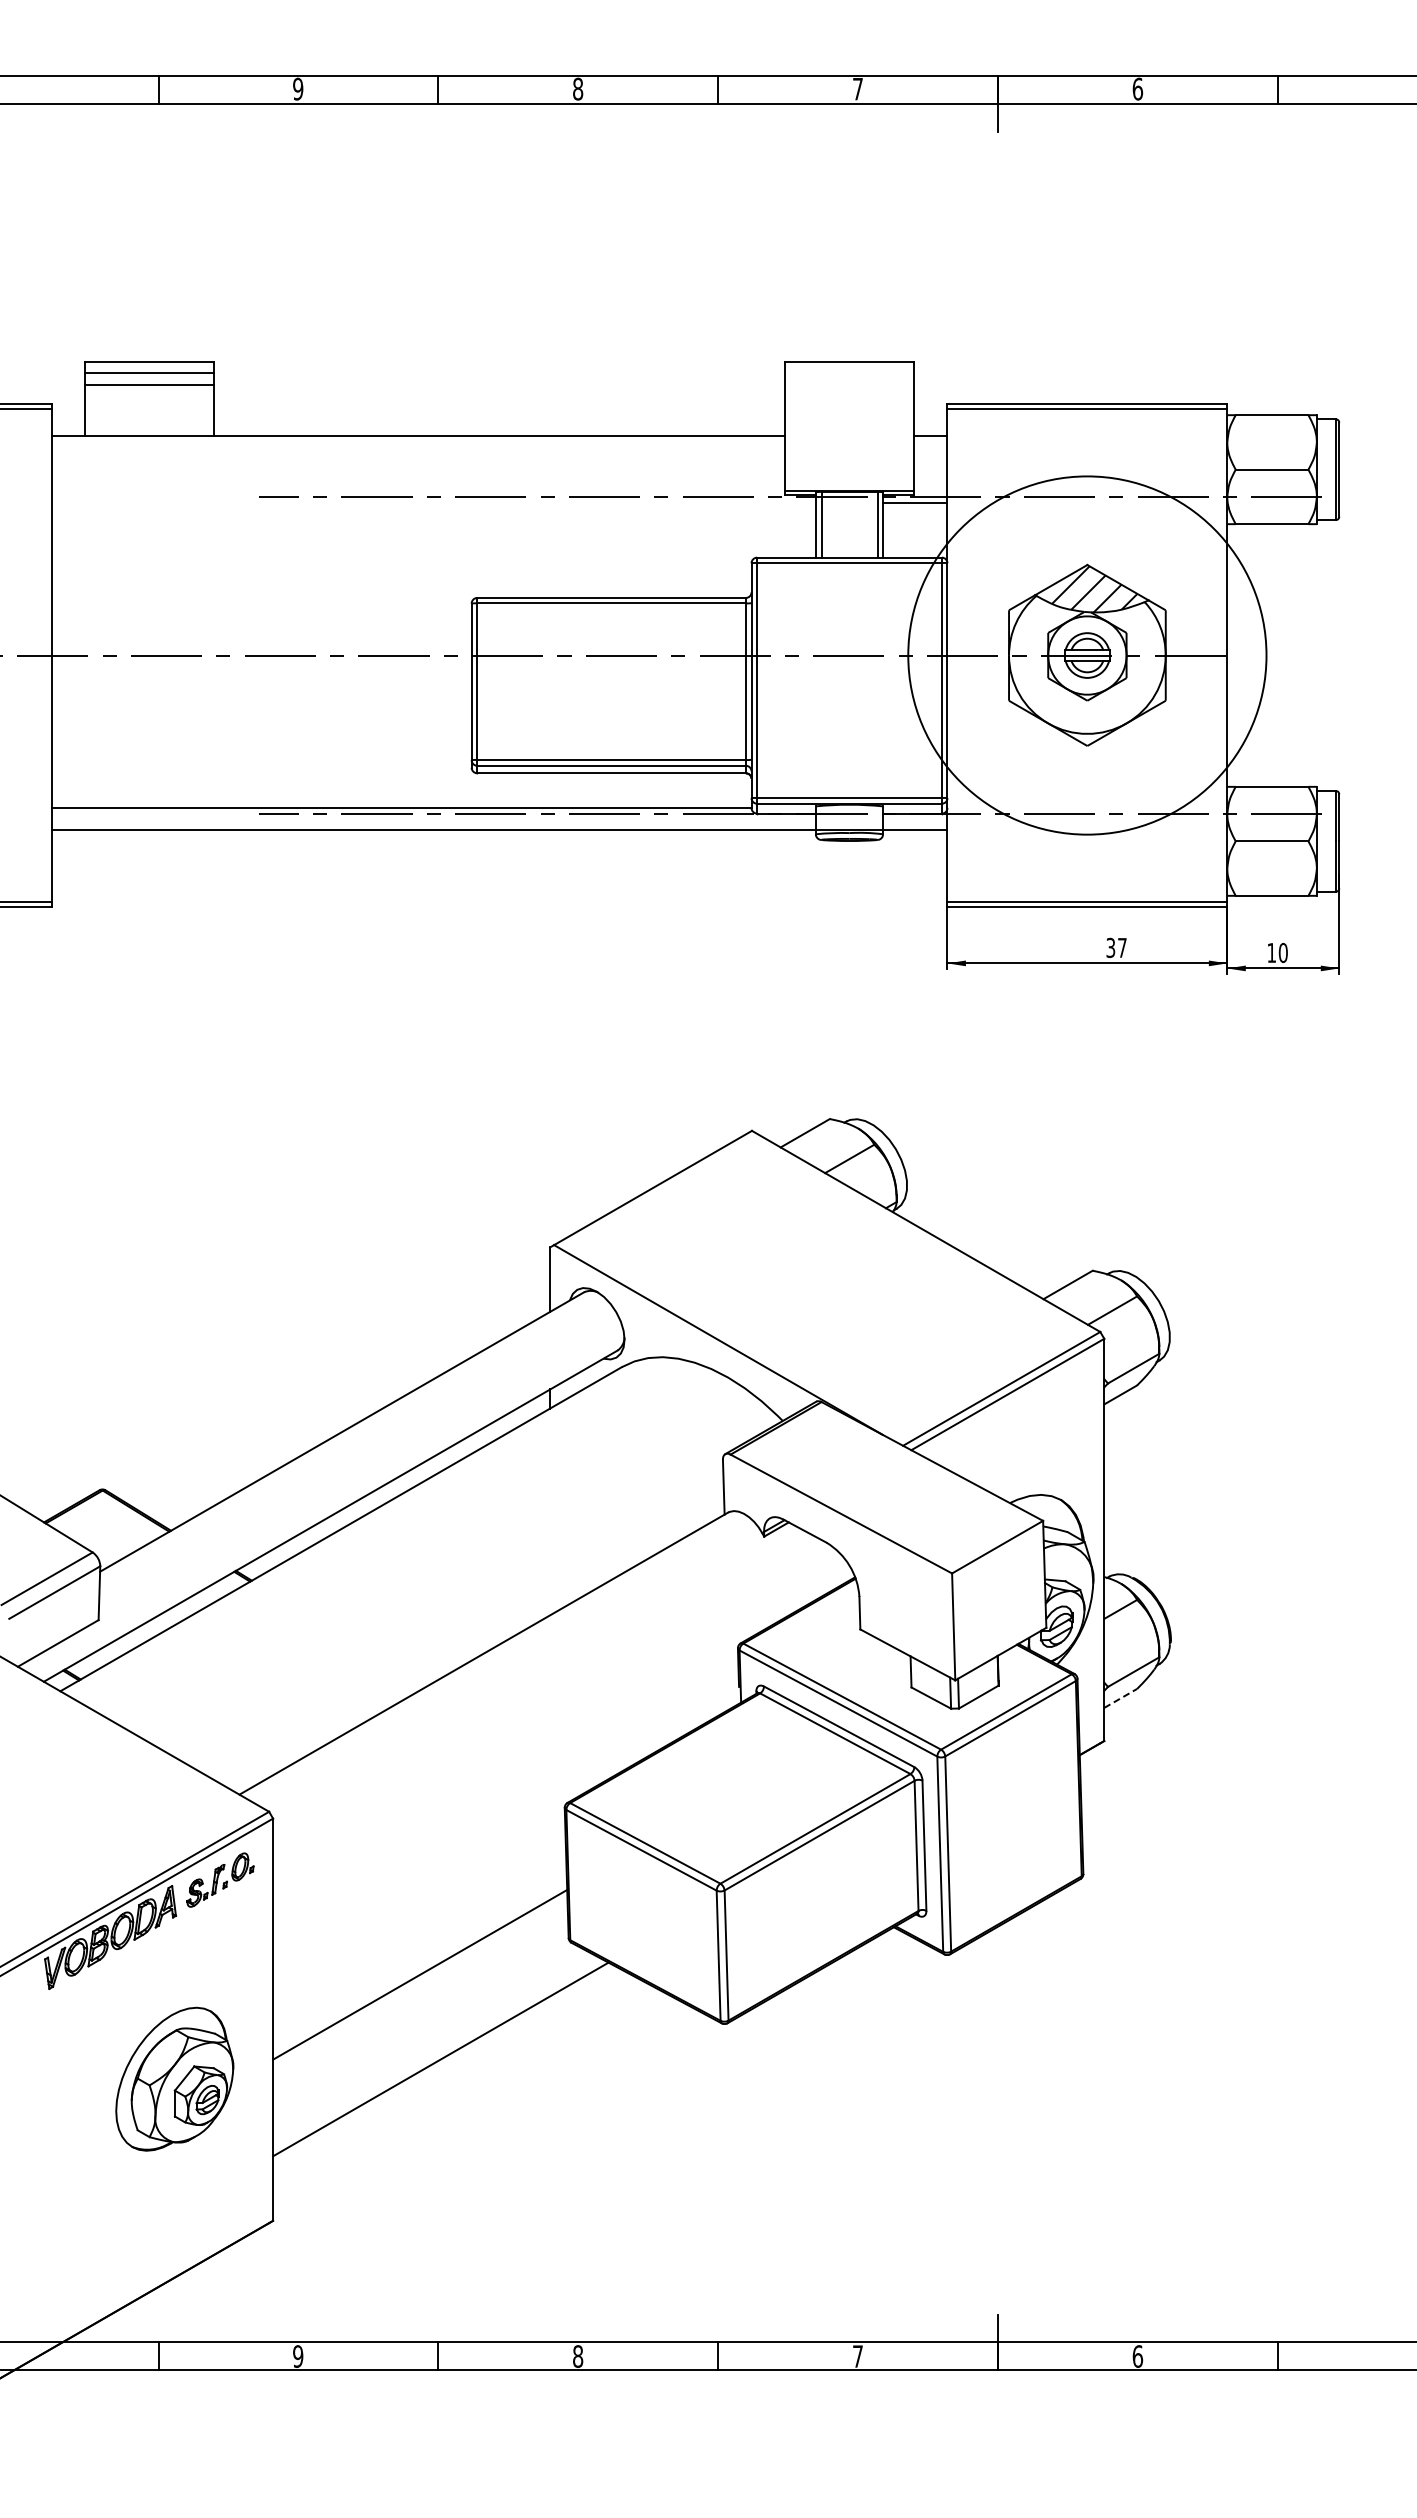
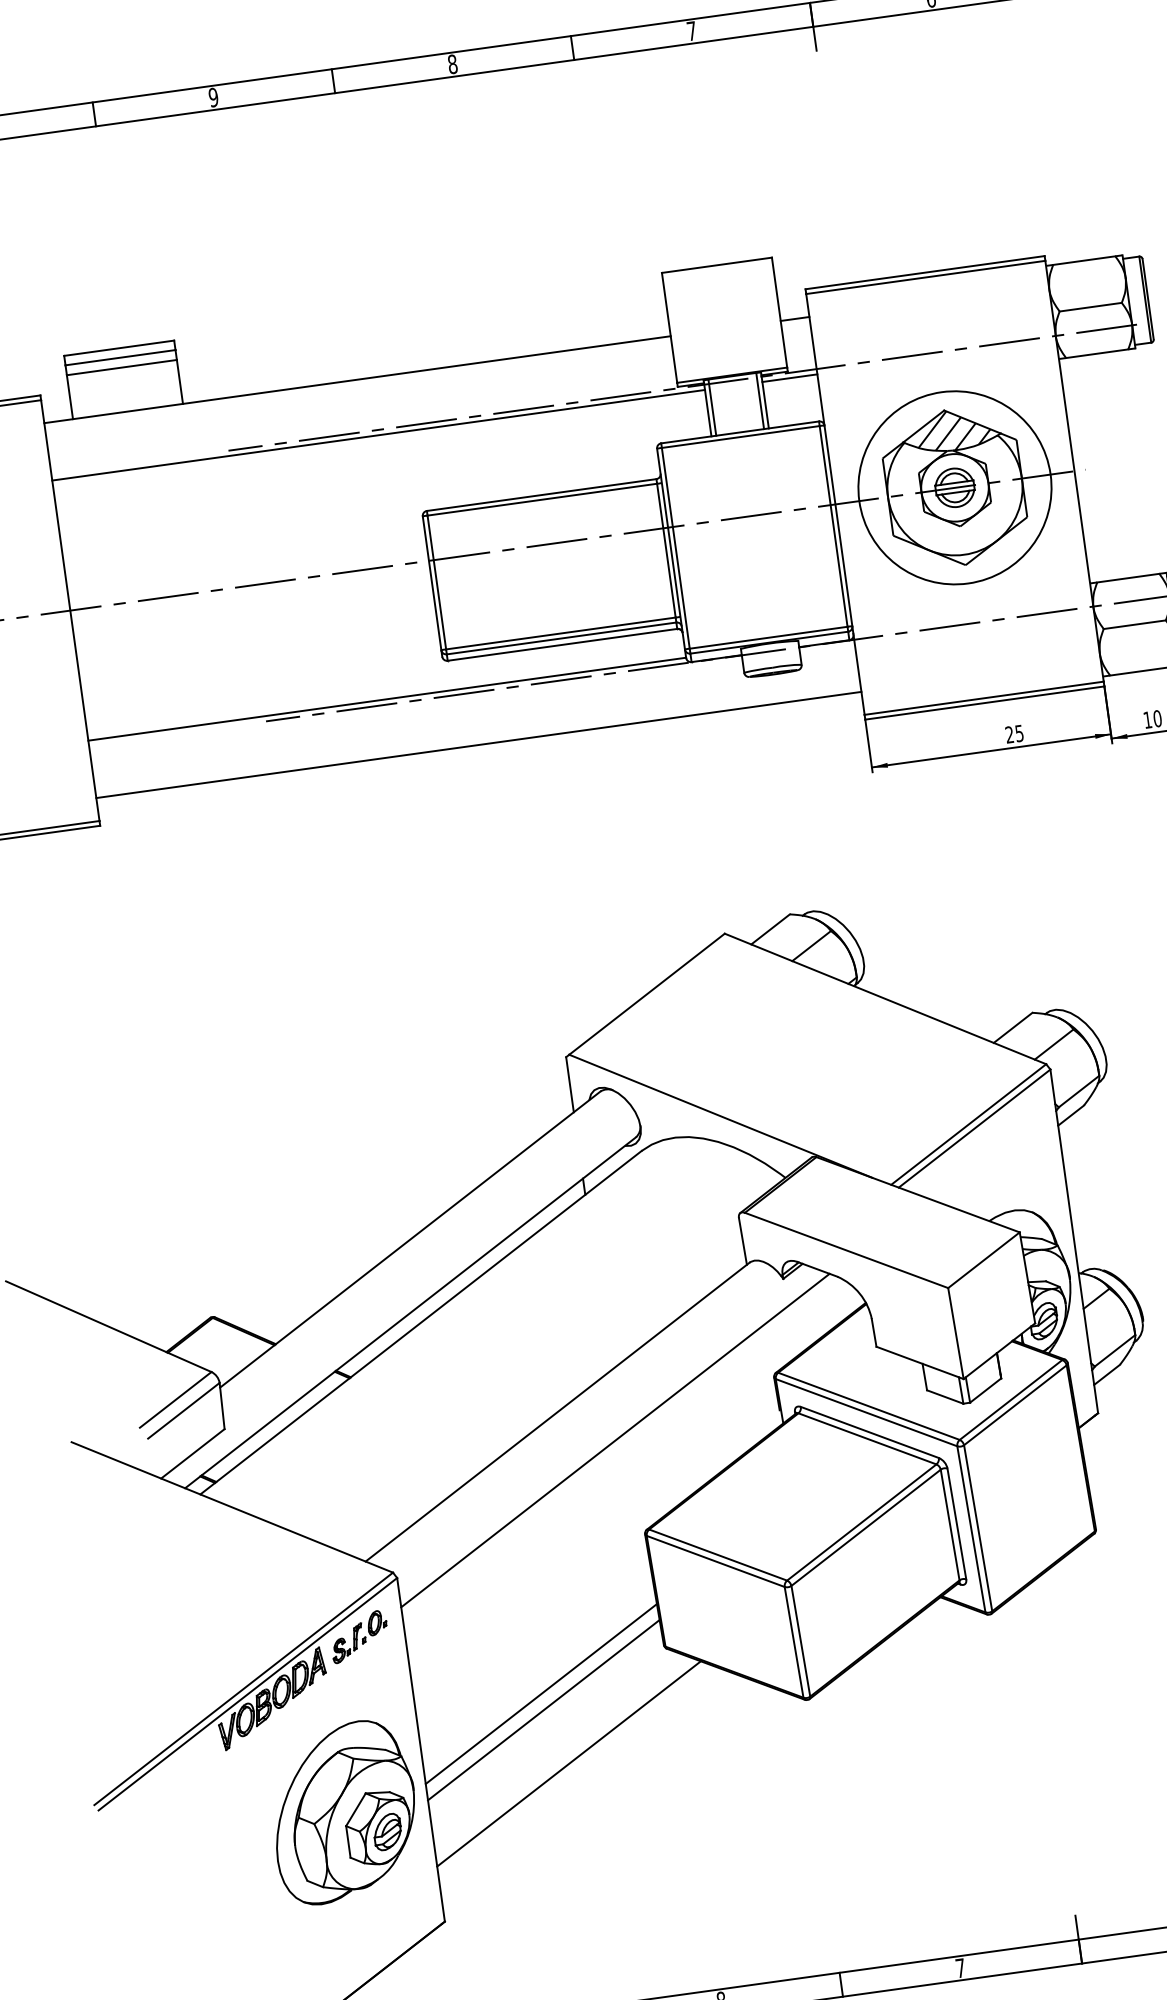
line: (433, 503) -> (378, 435), added
circle: (1087, 655) -> (955, 487), size x0.62
line: (499, 829) -> (478, 744), moved
text: (1116, 948) -> (1014, 734), 37 -> 25
line: (545, 1695) -> (615, 1440), added
line: (1120, 1698) -> (1106, 1374), dashed -> solid
line: (420, 1993) -> (543, 1709), added
part: (174, 2079) -> (343, 1812), size x1.43

